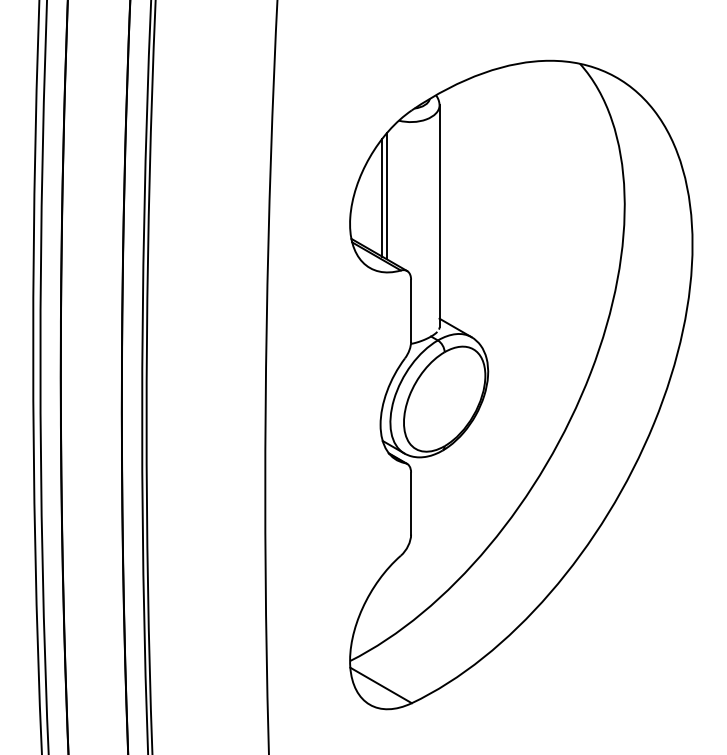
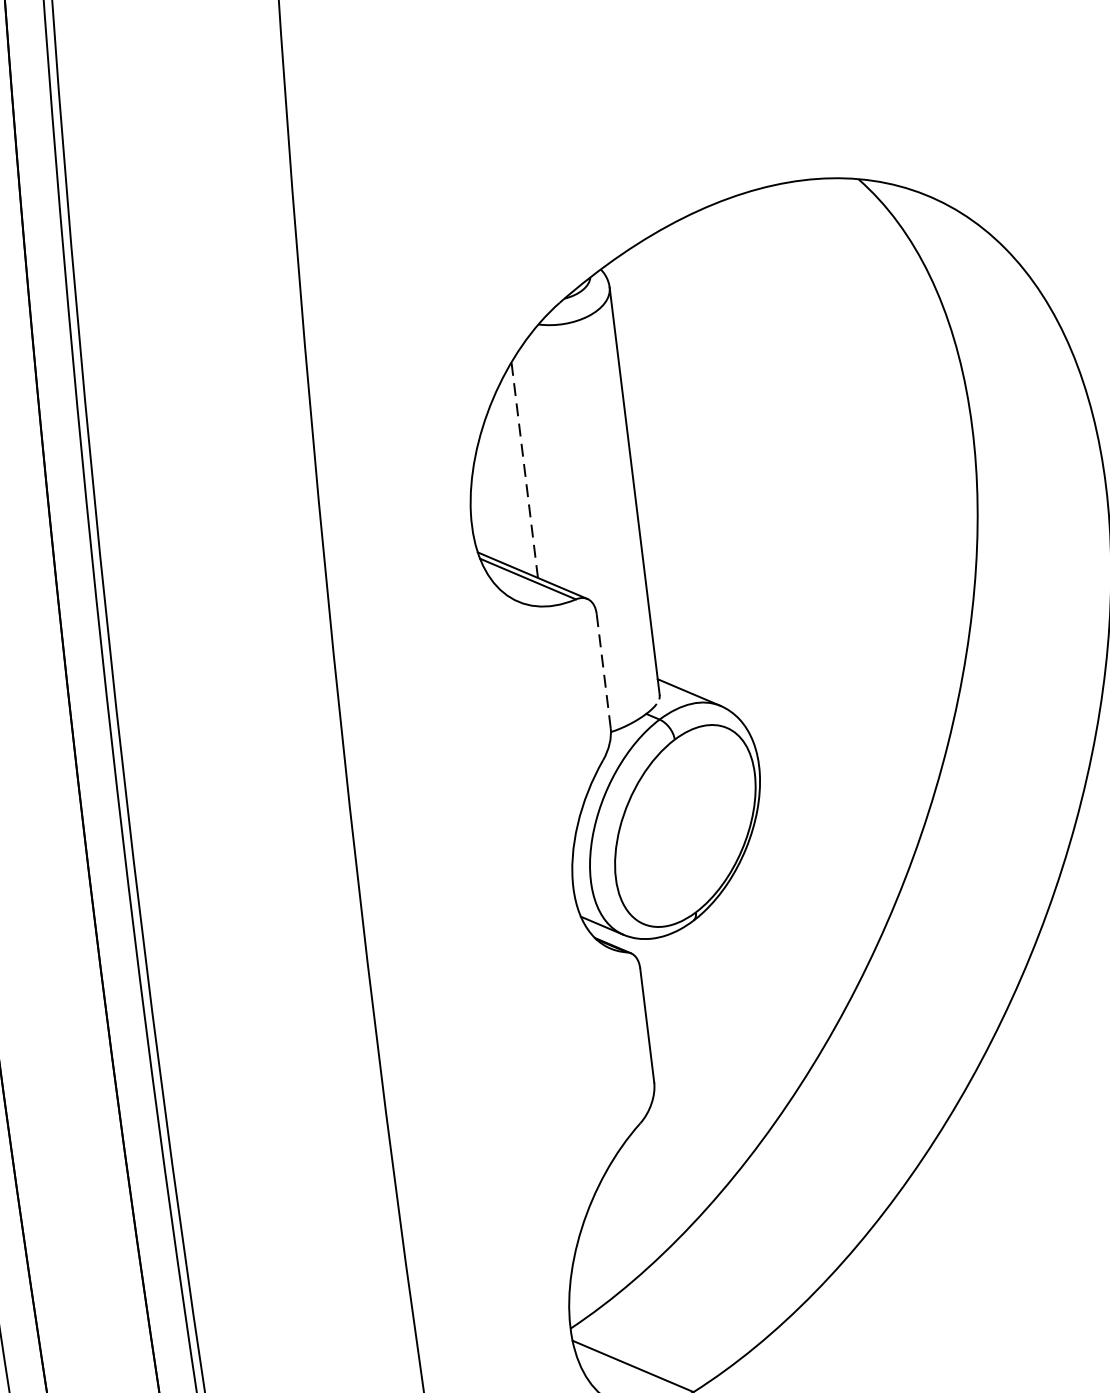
line: (387, 195) -> (534, 464), removed
line: (381, 197) -> (523, 469), solid -> dashed
line: (411, 310) -> (604, 670), solid -> dashed

